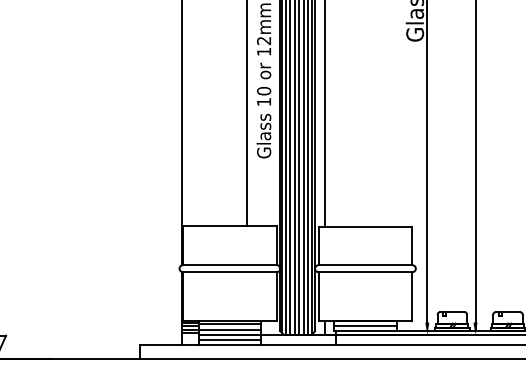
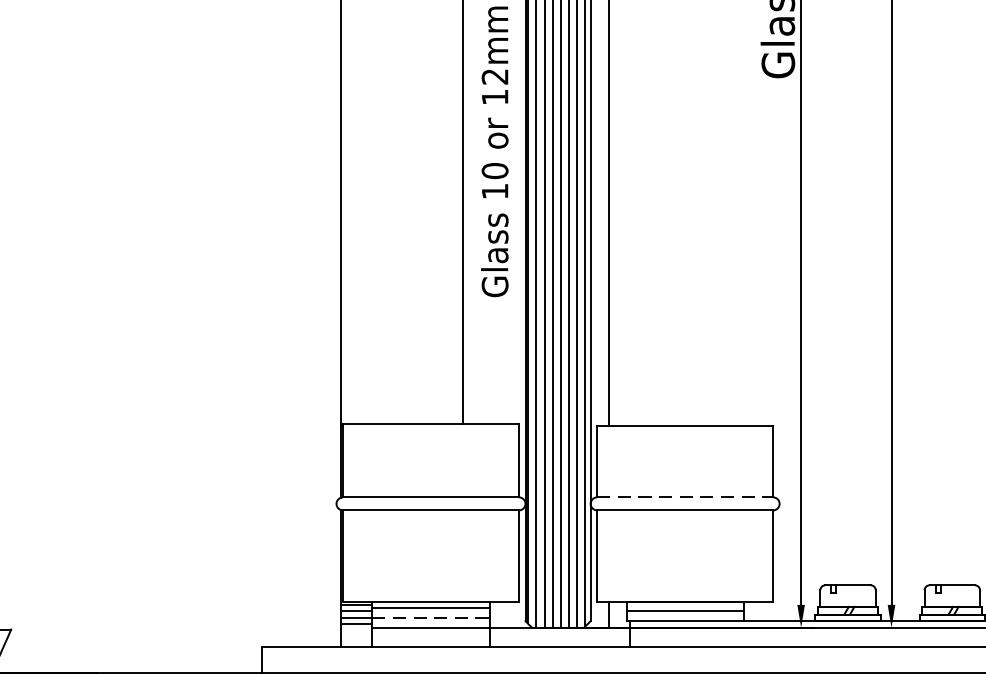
line: (365, 265) -> (685, 497), solid -> dashed
line: (230, 329) -> (432, 617), solid -> dashed
line: (229, 339) -> (430, 636), removed

